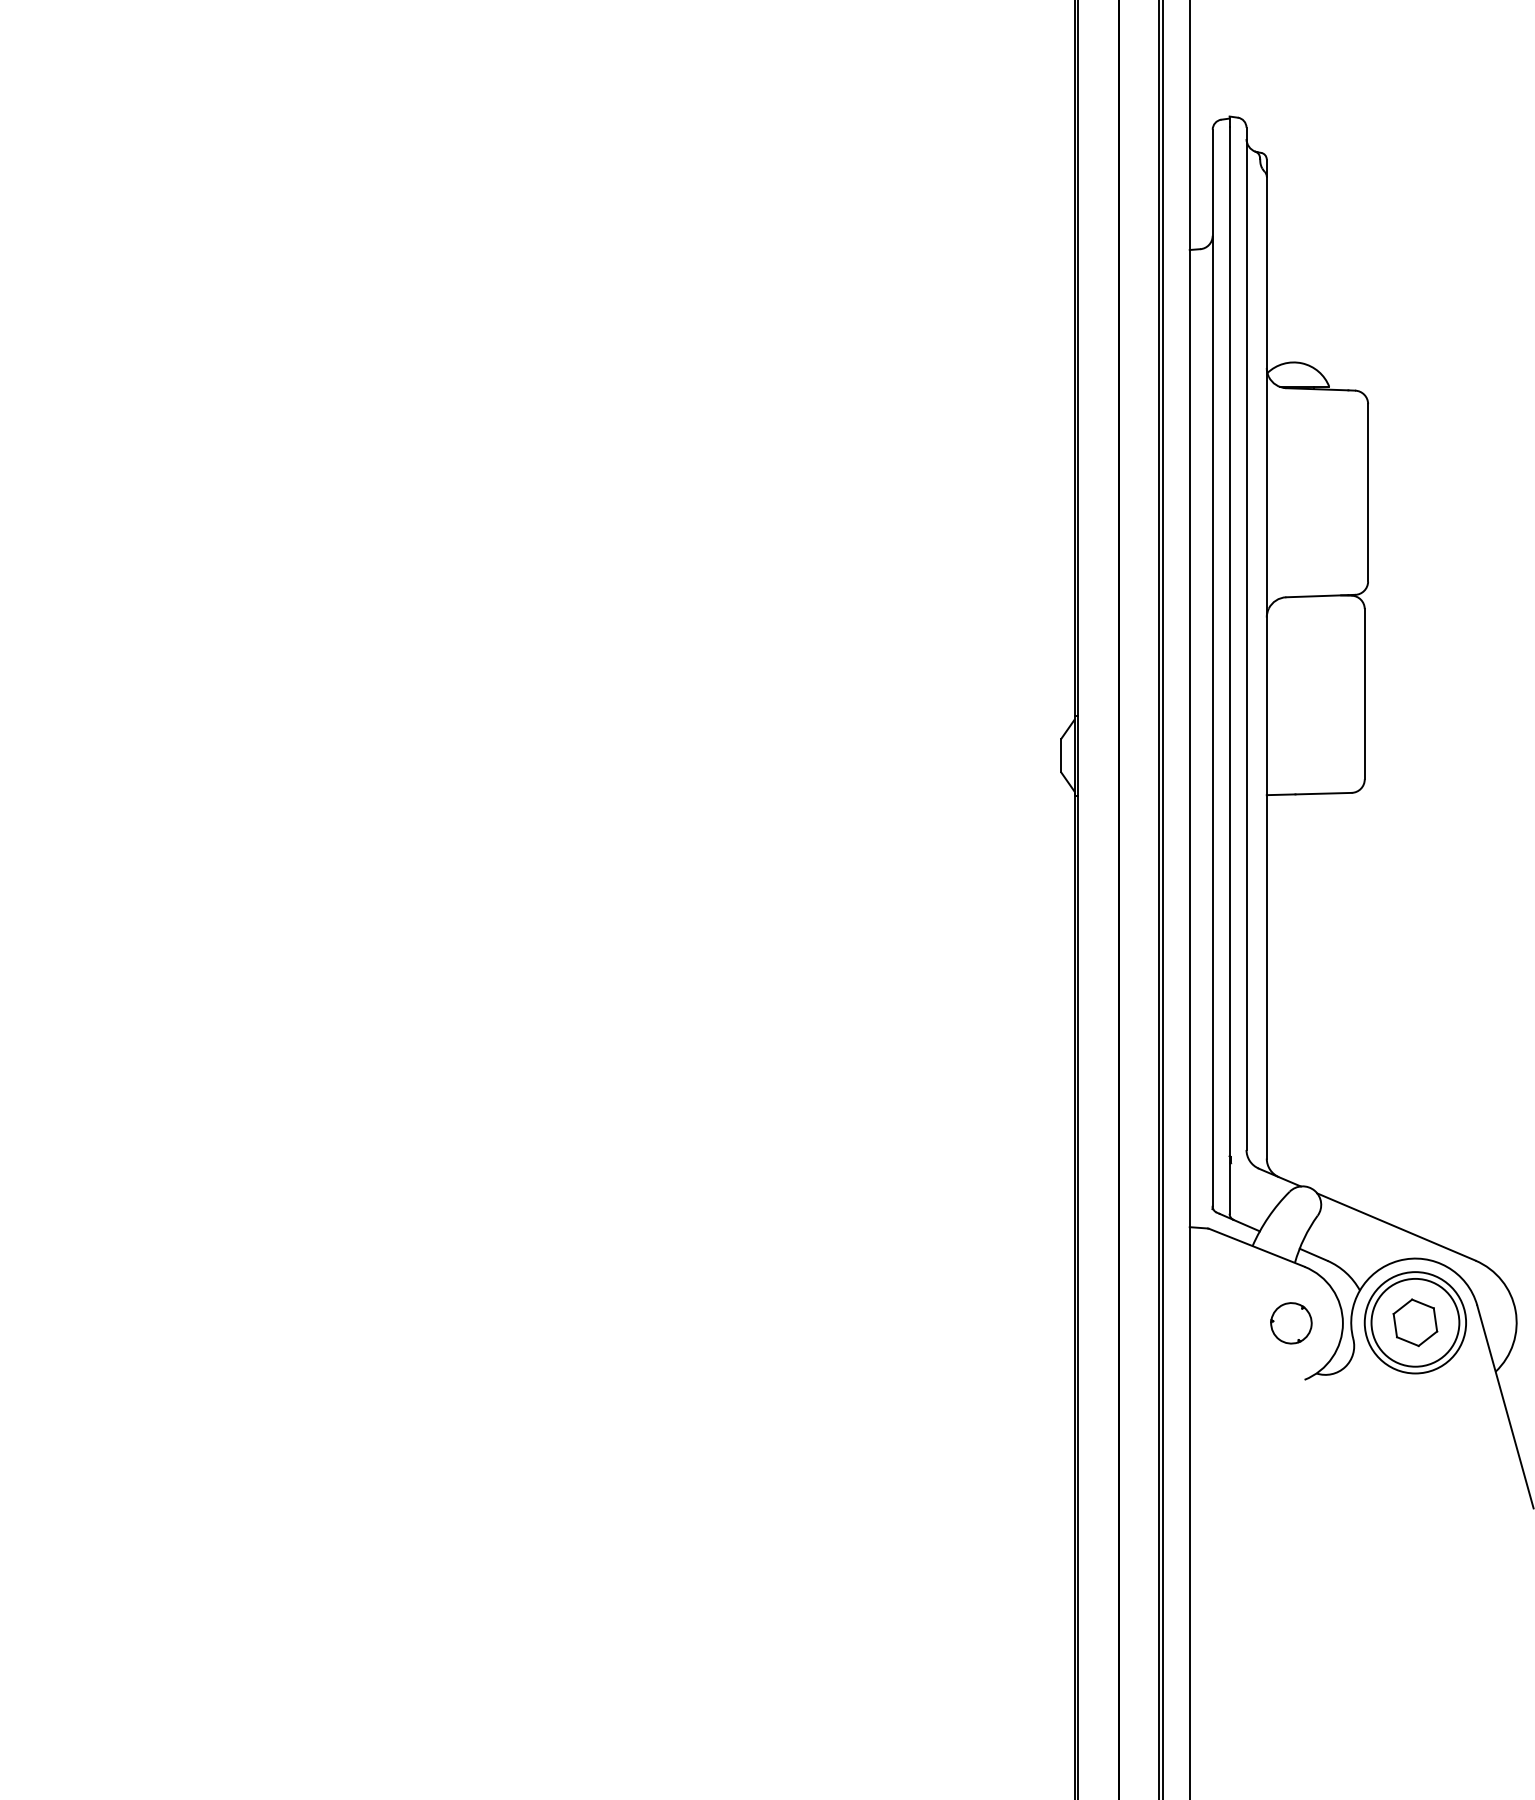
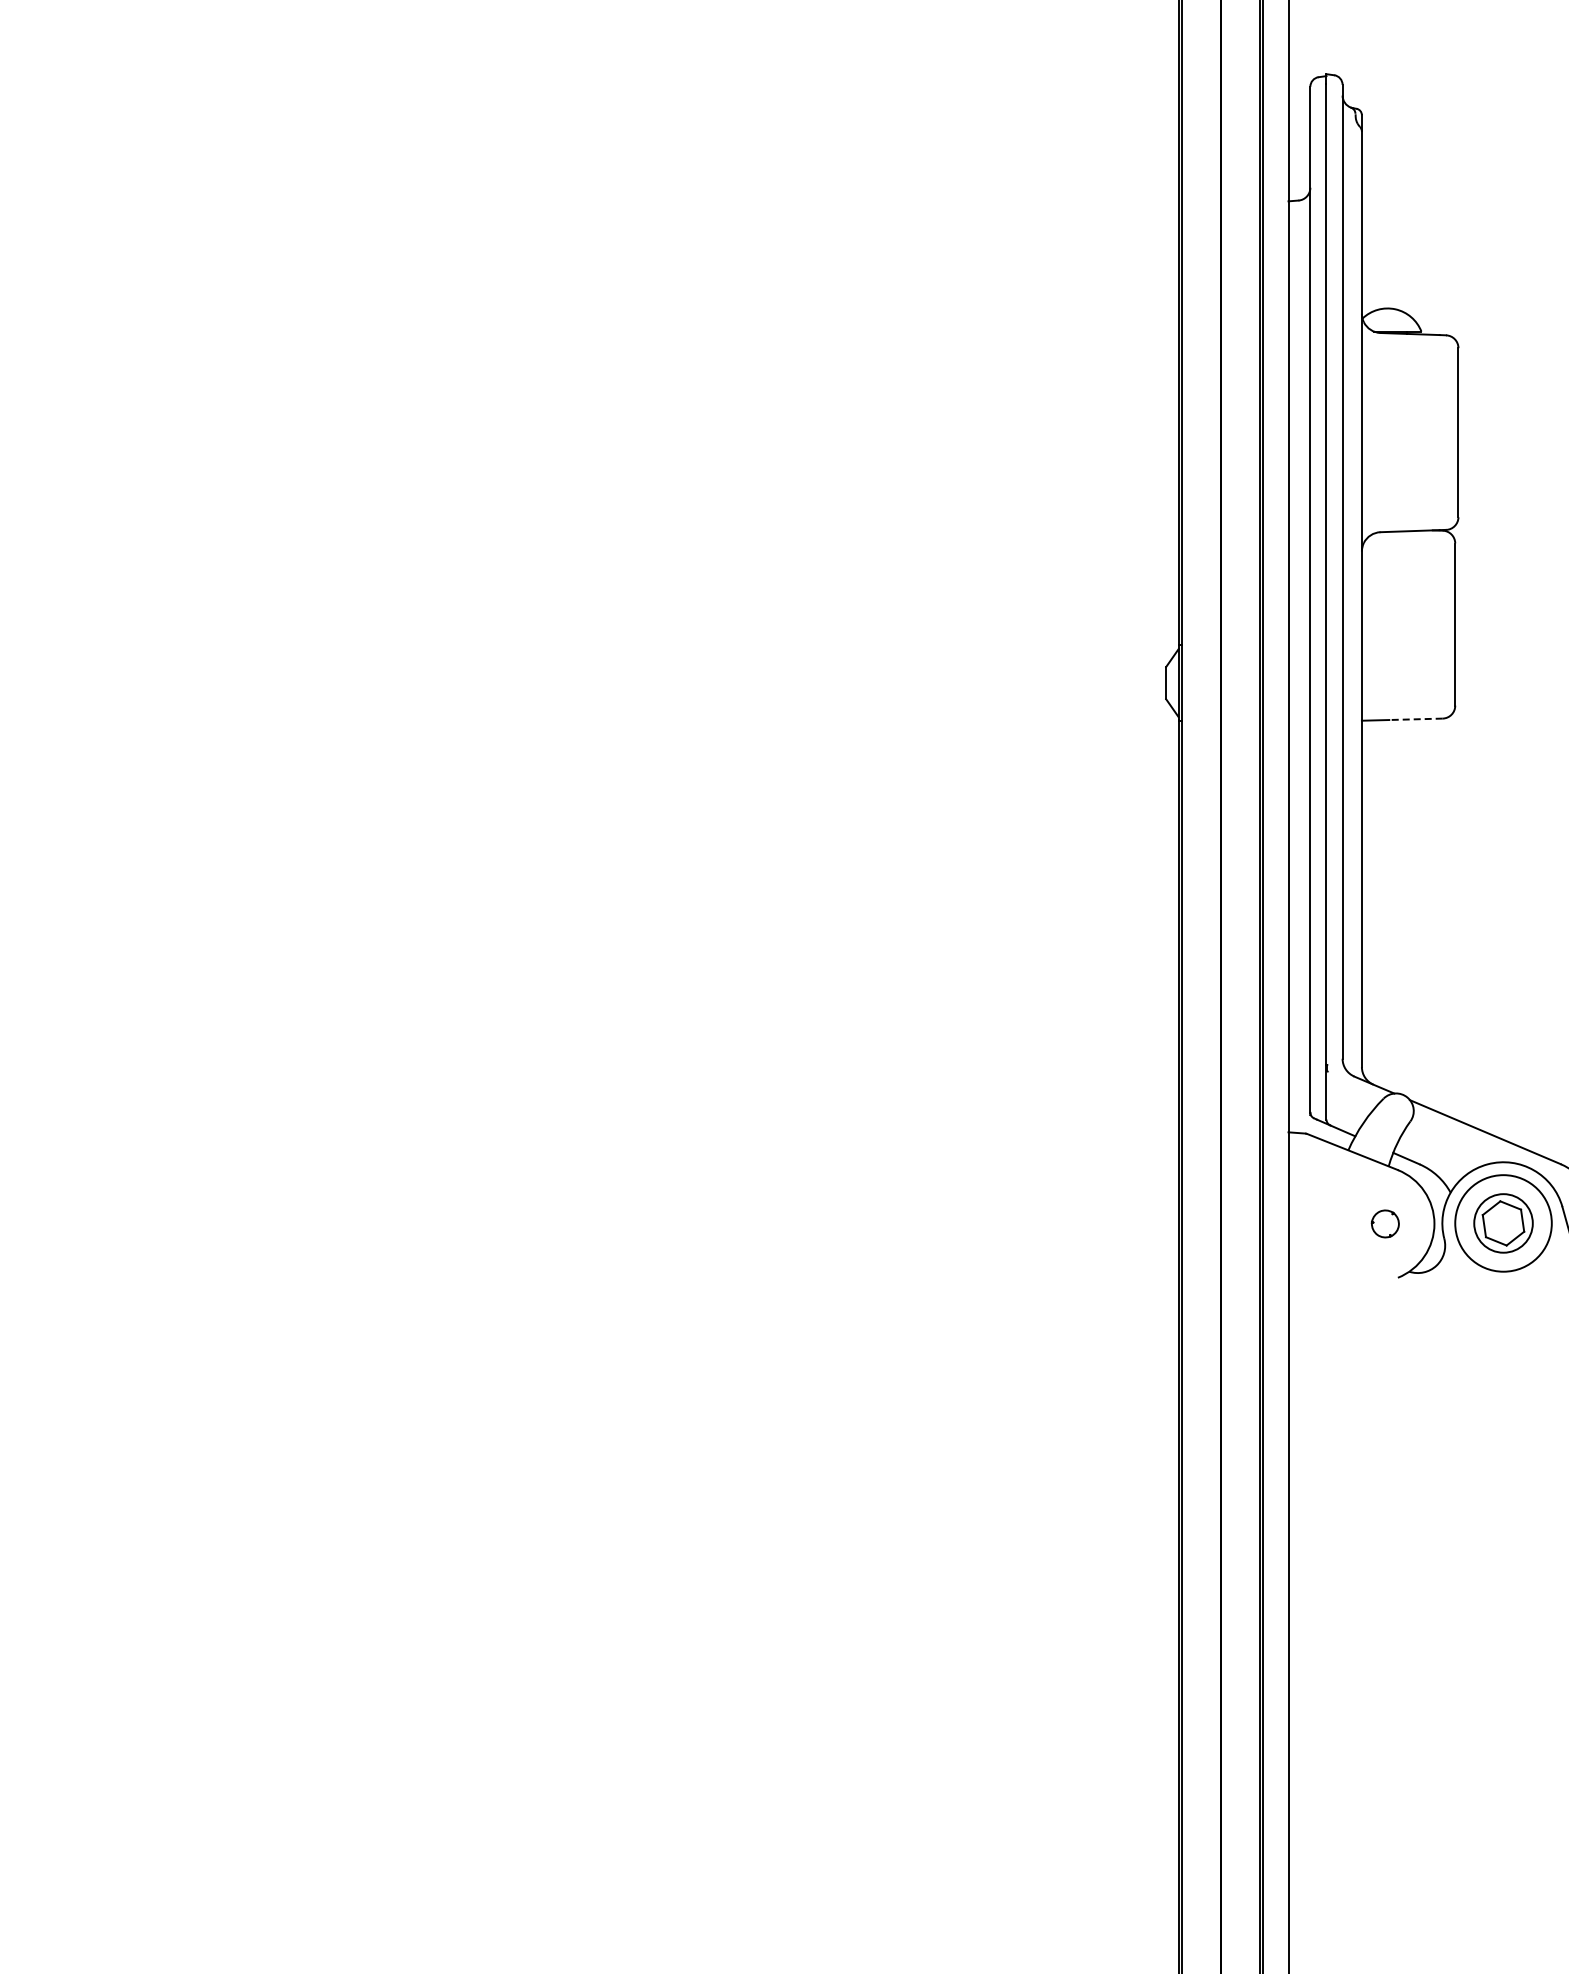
line: (1323, 793) -> (1415, 719), solid -> dashed
part: (1291, 1322) -> (1385, 1223), size x0.7
circle: (1415, 1322) -> (1503, 1223), size x0.7

